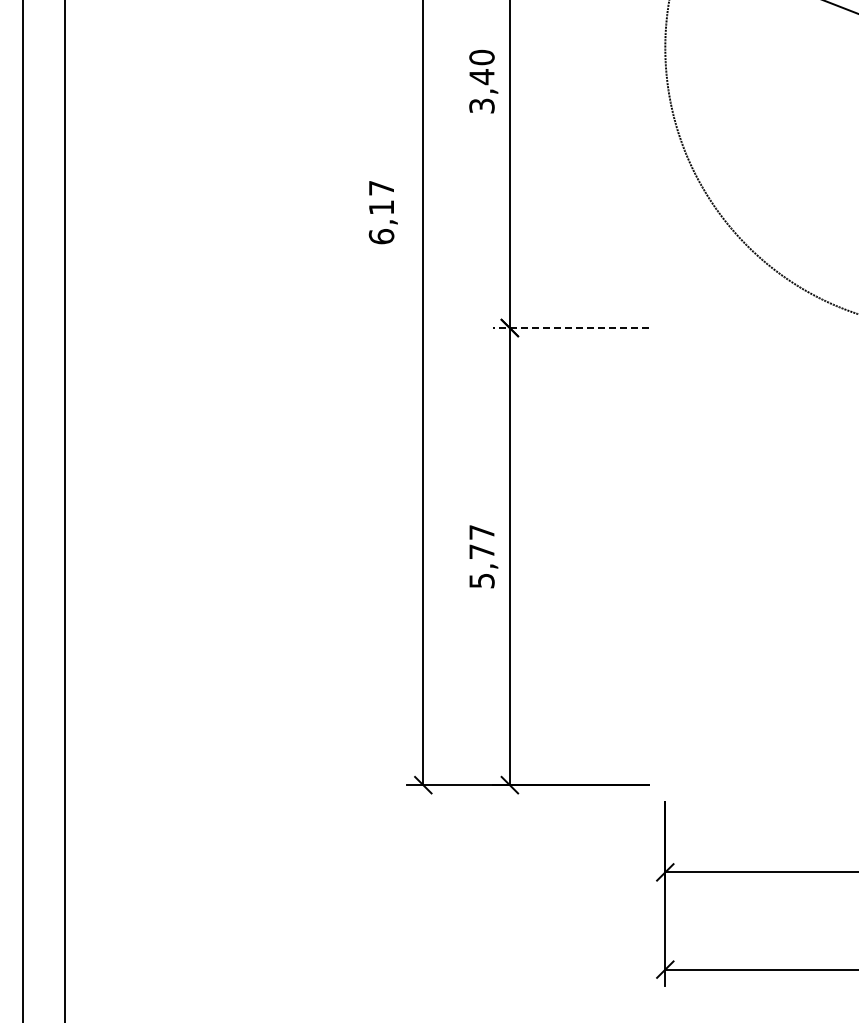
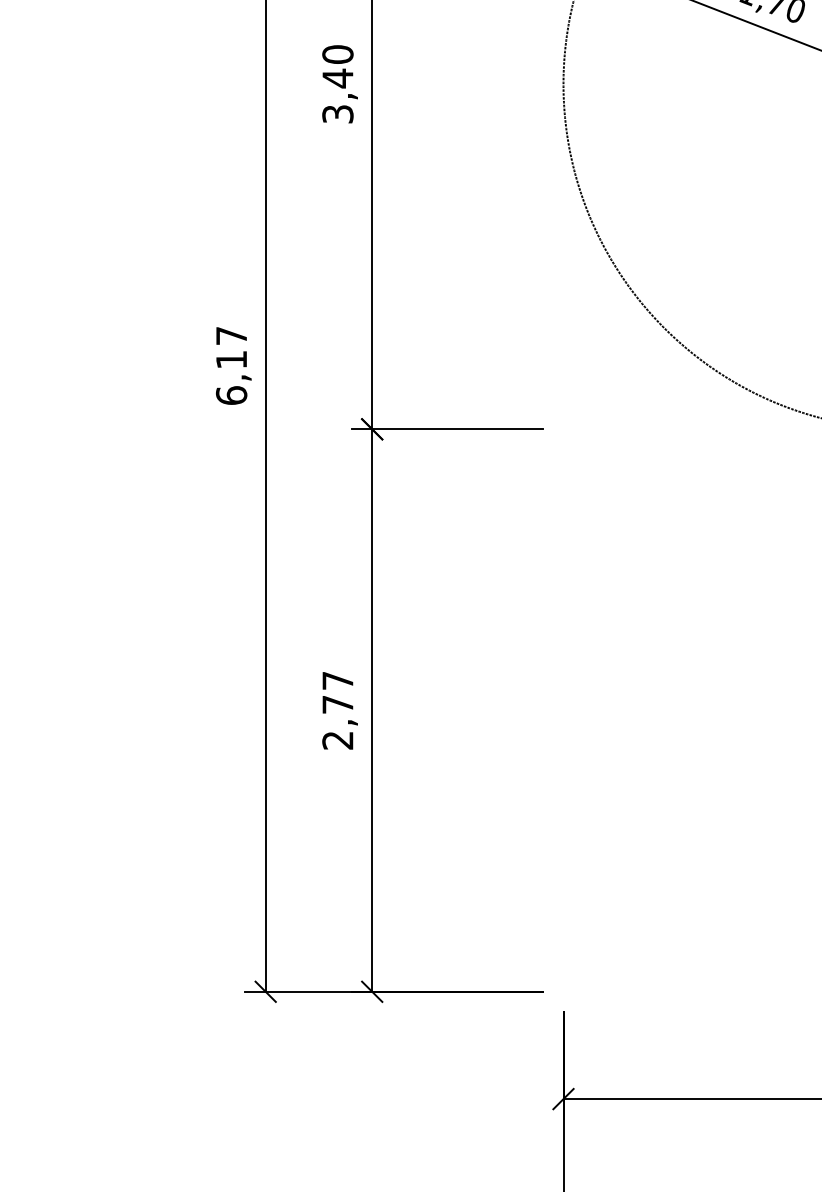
text: (483, 81) -> (339, 84), moved
text: (382, 212) -> (232, 365), moved
line: (571, 328) -> (448, 429), dashed -> solid
text: (481, 581) -> (337, 741), 5,77 -> 2,77

